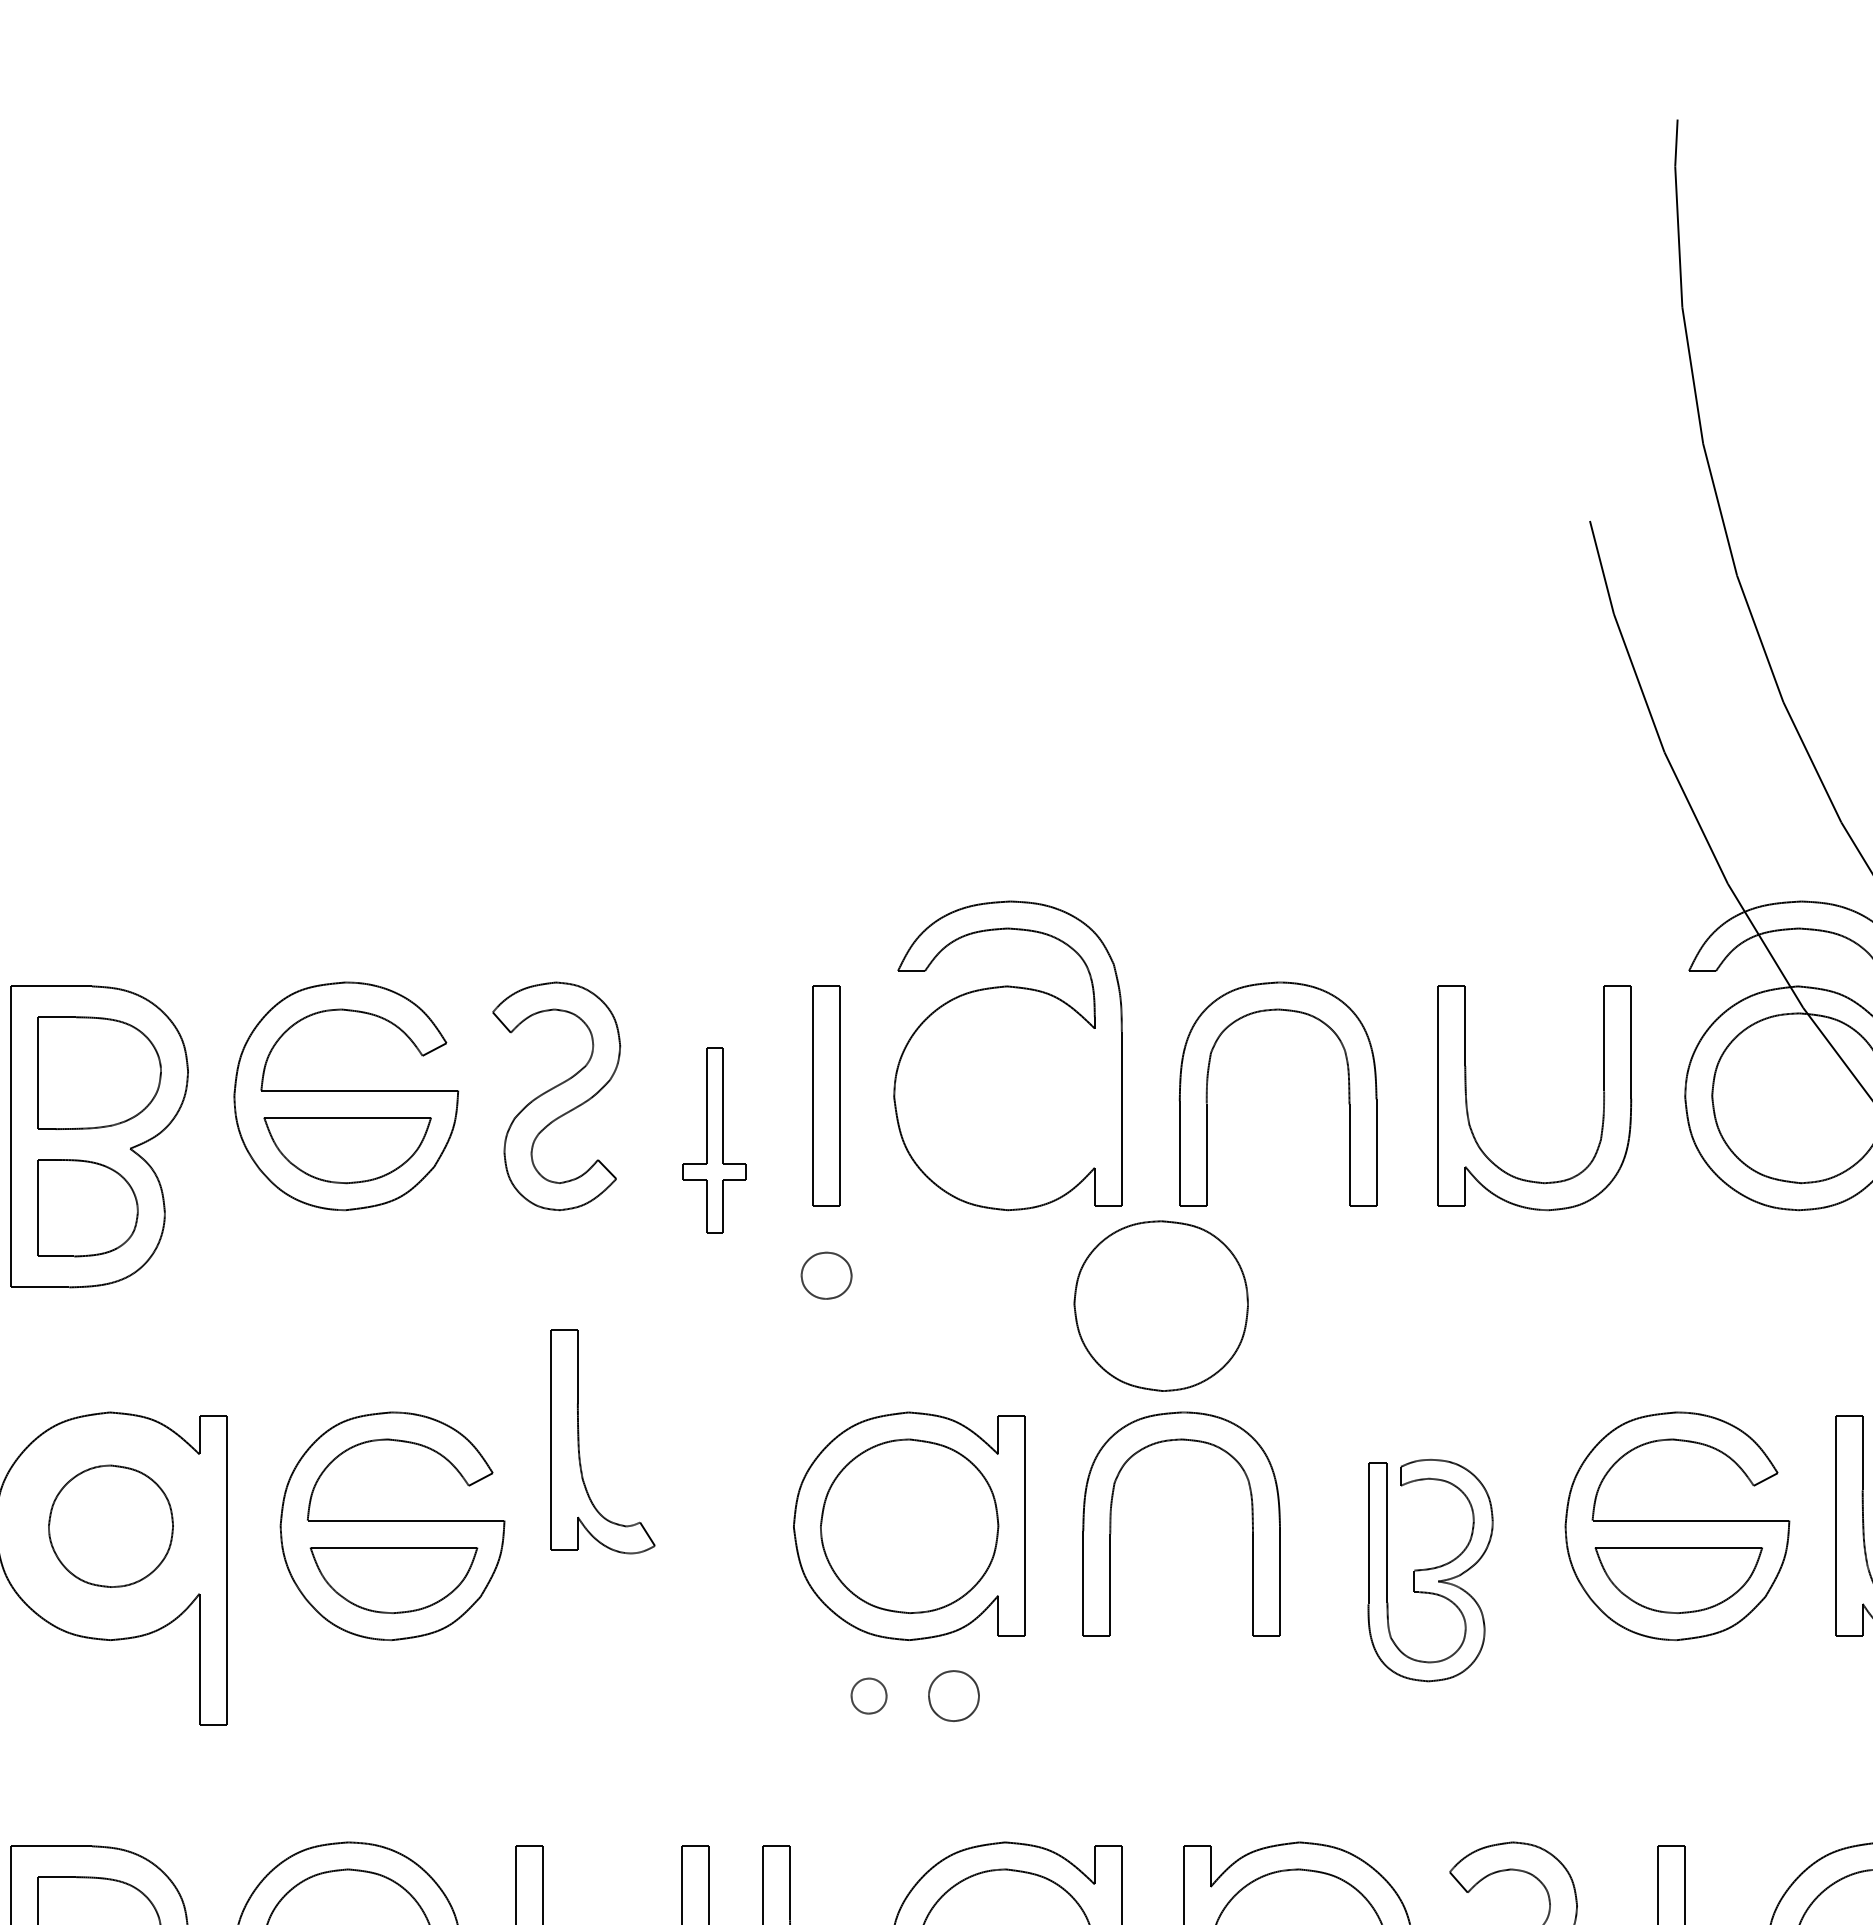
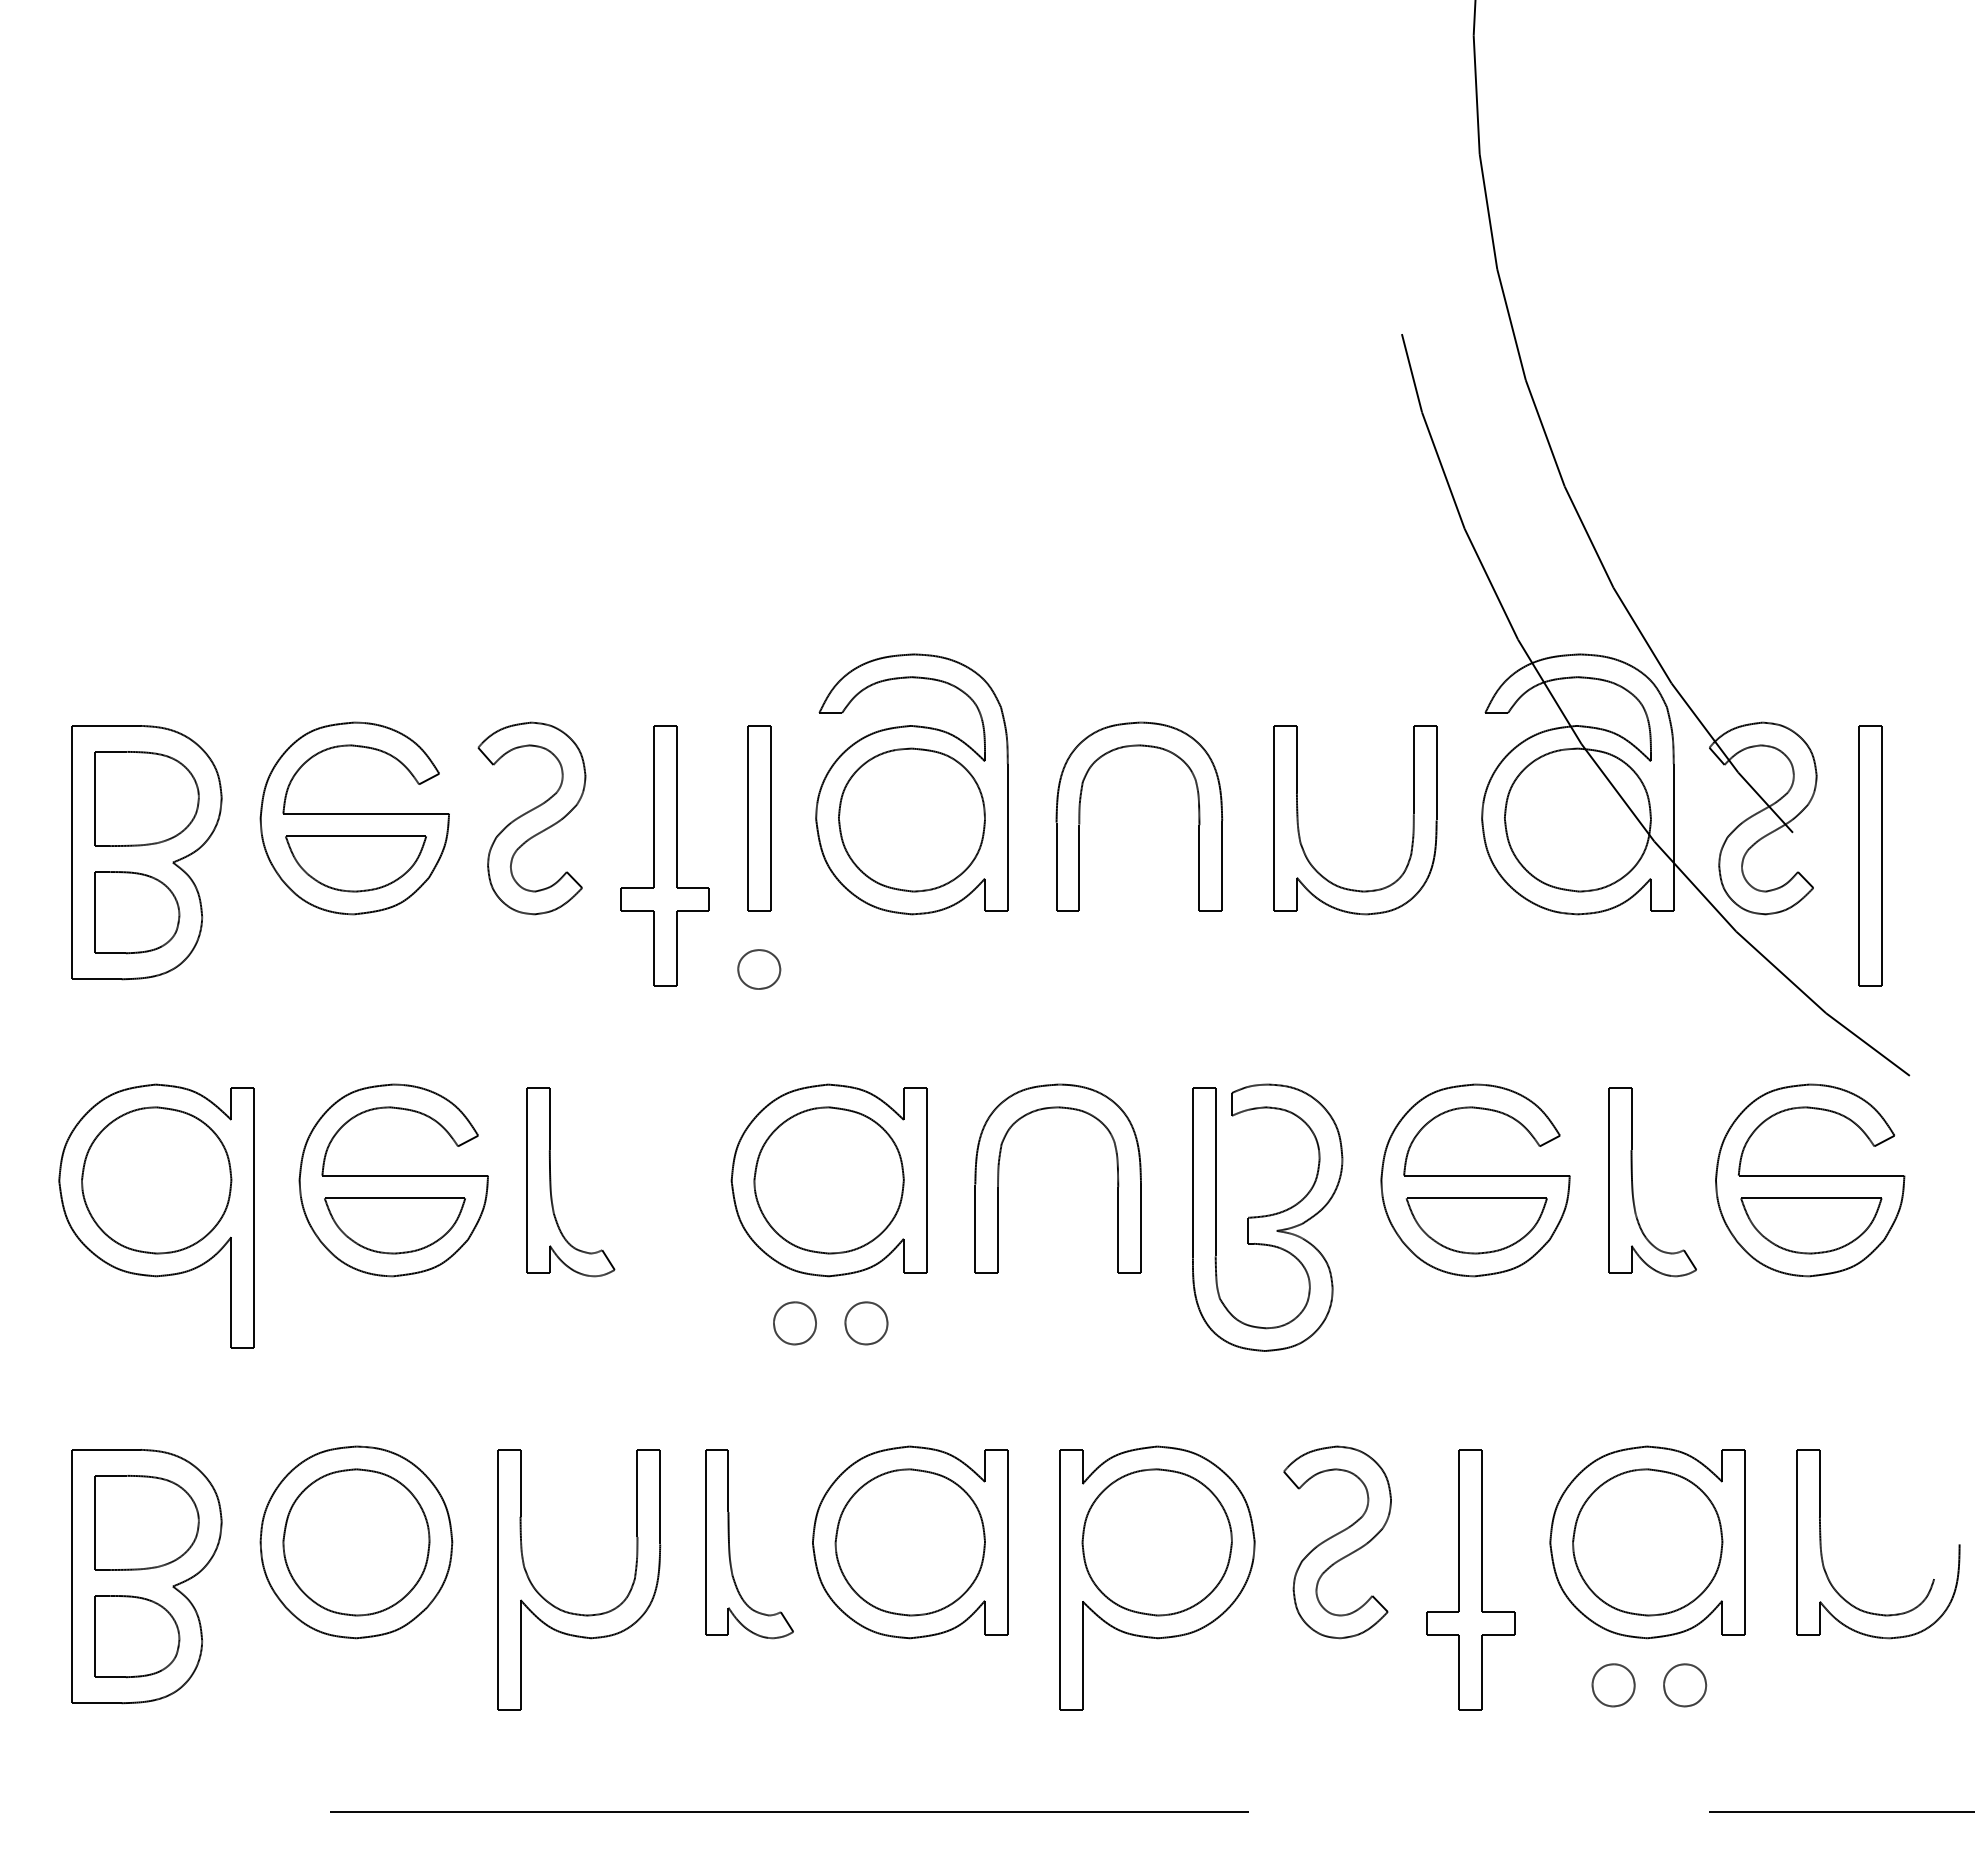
part: (714, 1140) -> (664, 855), size x1.67
part: (1160, 1305) -> (911, 819), moved
part: (579, 1442) -> (551, 1182), moved
part: (110, 1526) -> (156, 1180), size x1.43
part: (1430, 1570) -> (1267, 1217), size x1.43
part: (868, 1696) -> (794, 1323), size x1.43

